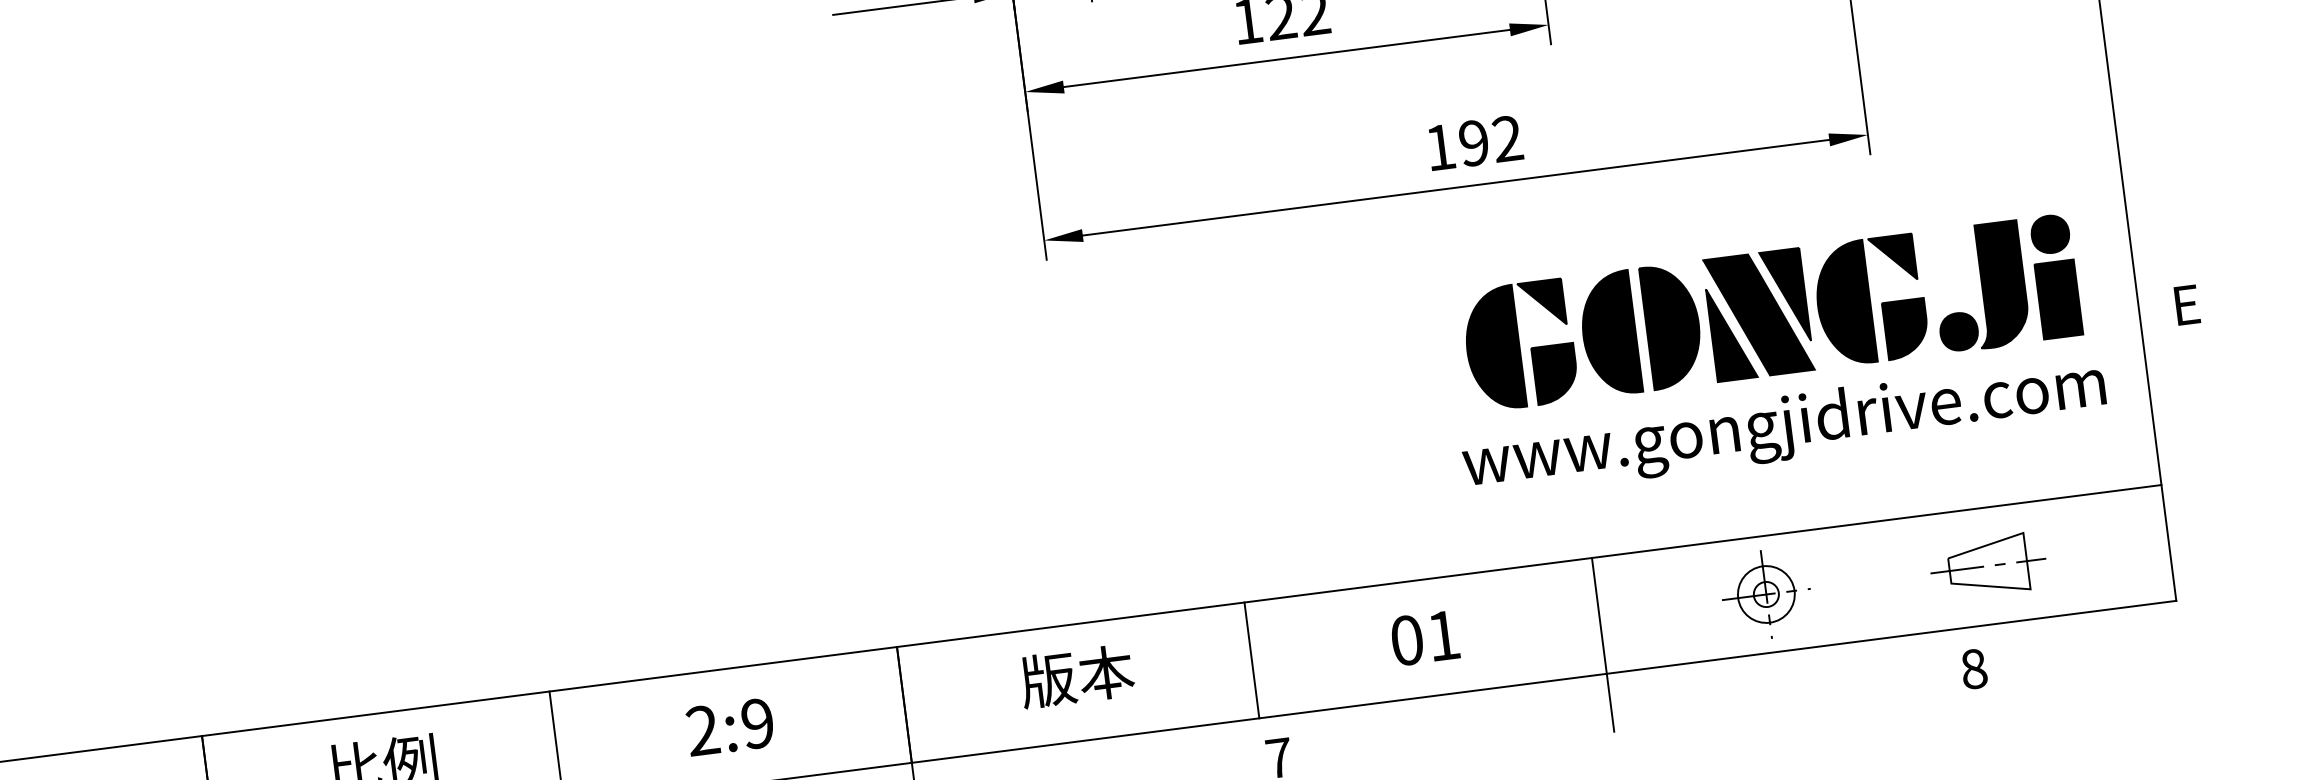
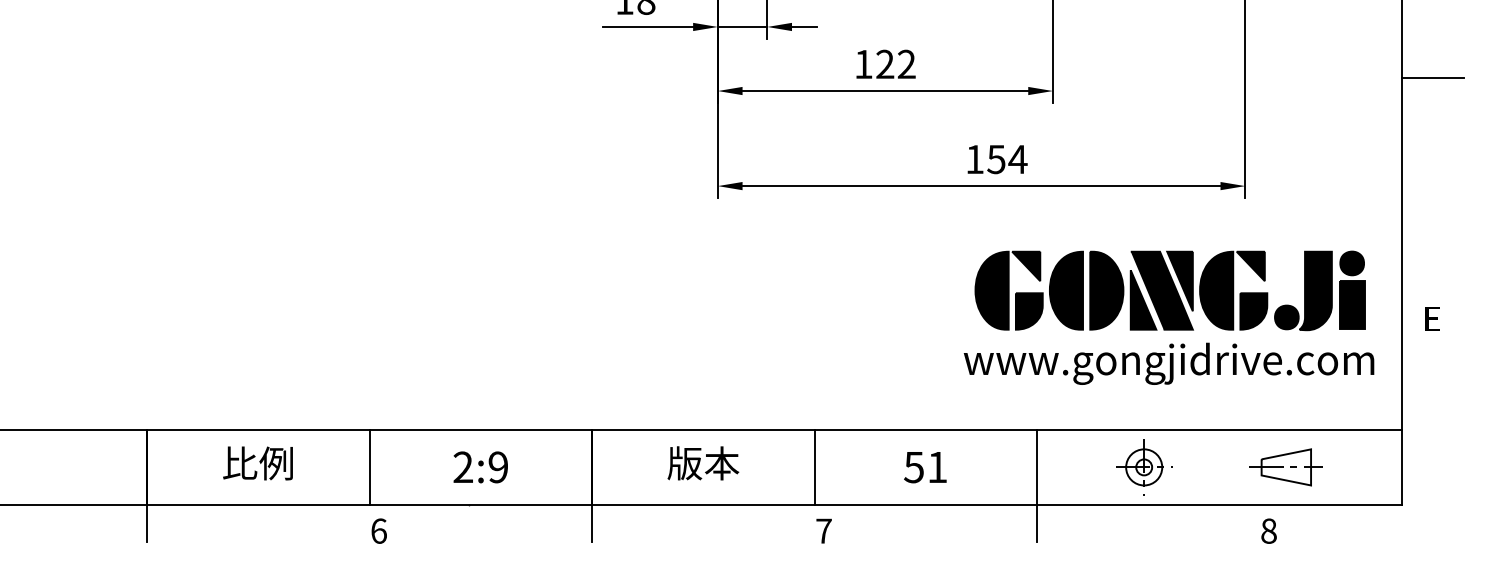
text: (1491, 140) -> (1007, 159), 192 -> 154
text: (1406, 640) -> (913, 467), 01 -> 51

